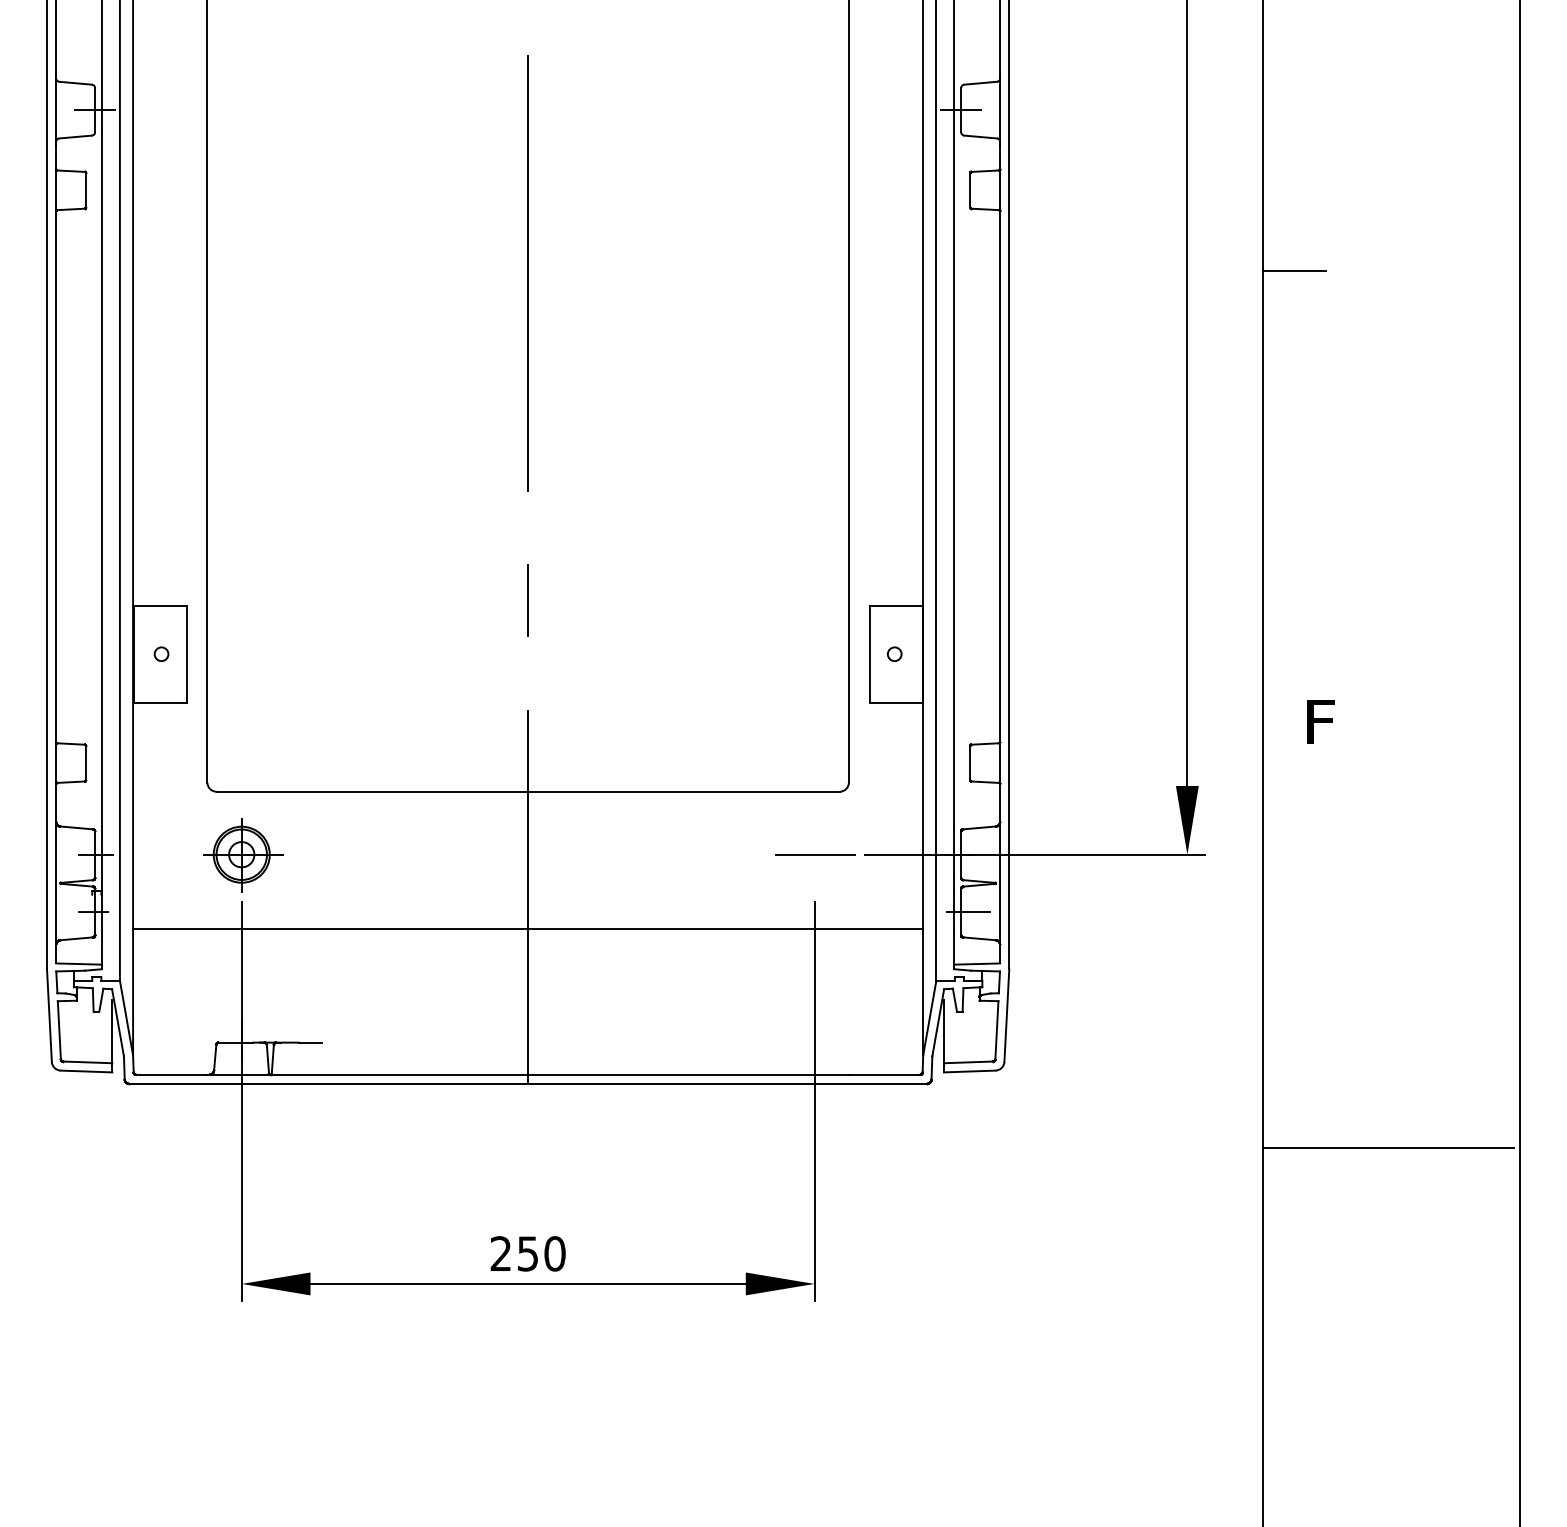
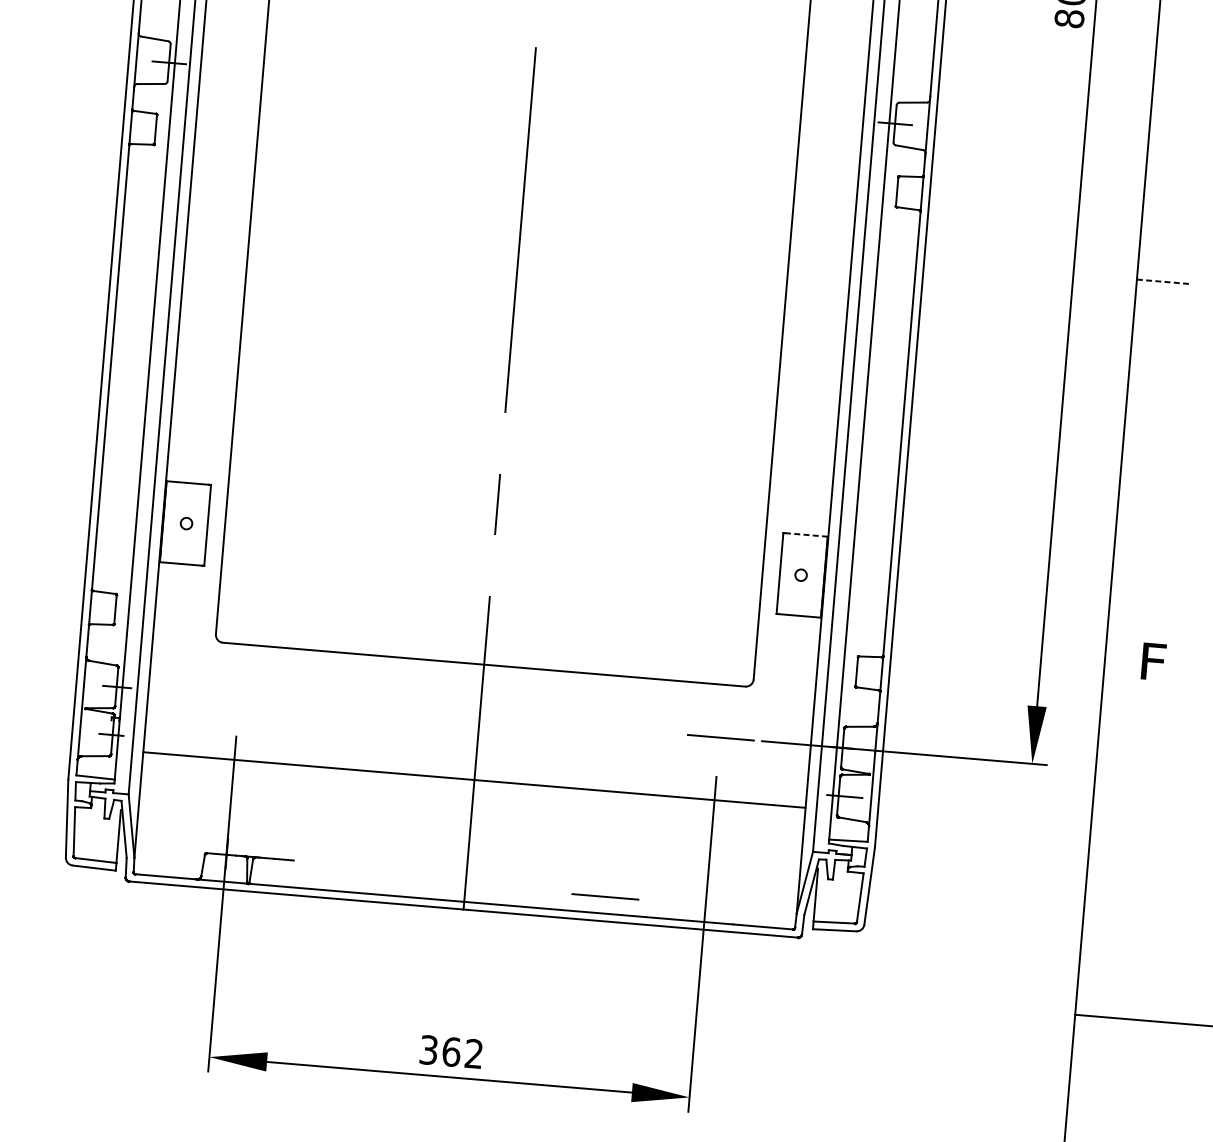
line: (1294, 270) -> (1163, 281), solid -> dashed
line: (896, 606) -> (805, 535), solid -> dashed
part: (243, 855) -> (241, 698), removed
line: (694, 1054) -> (605, 896), added
text: (527, 1253) -> (451, 1051), 250 -> 362

